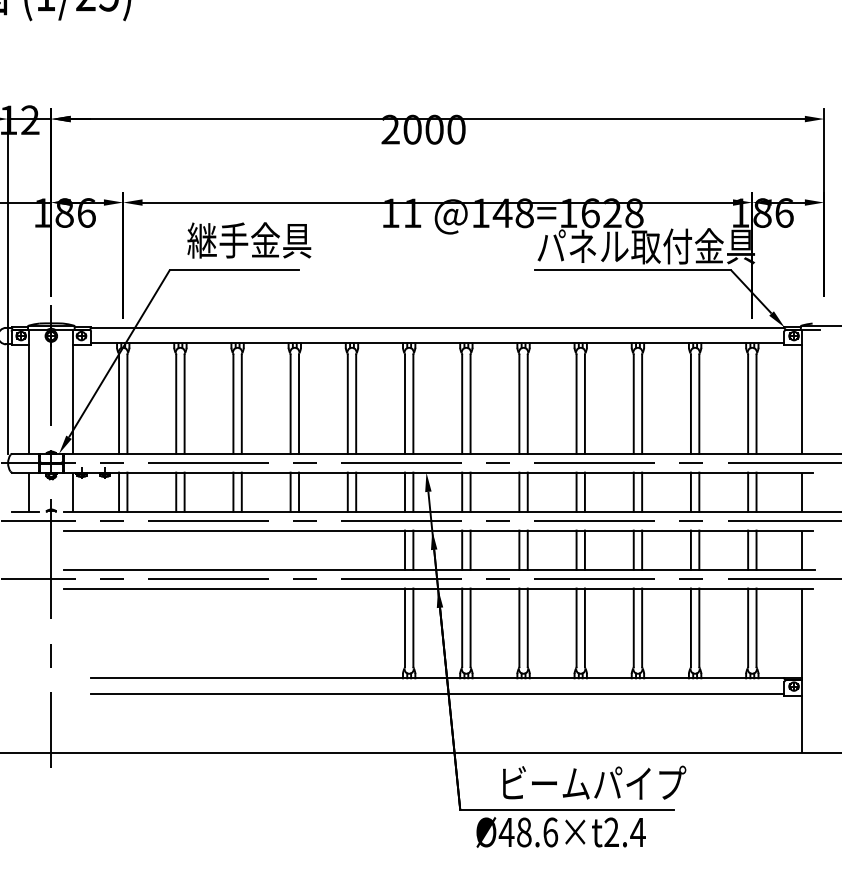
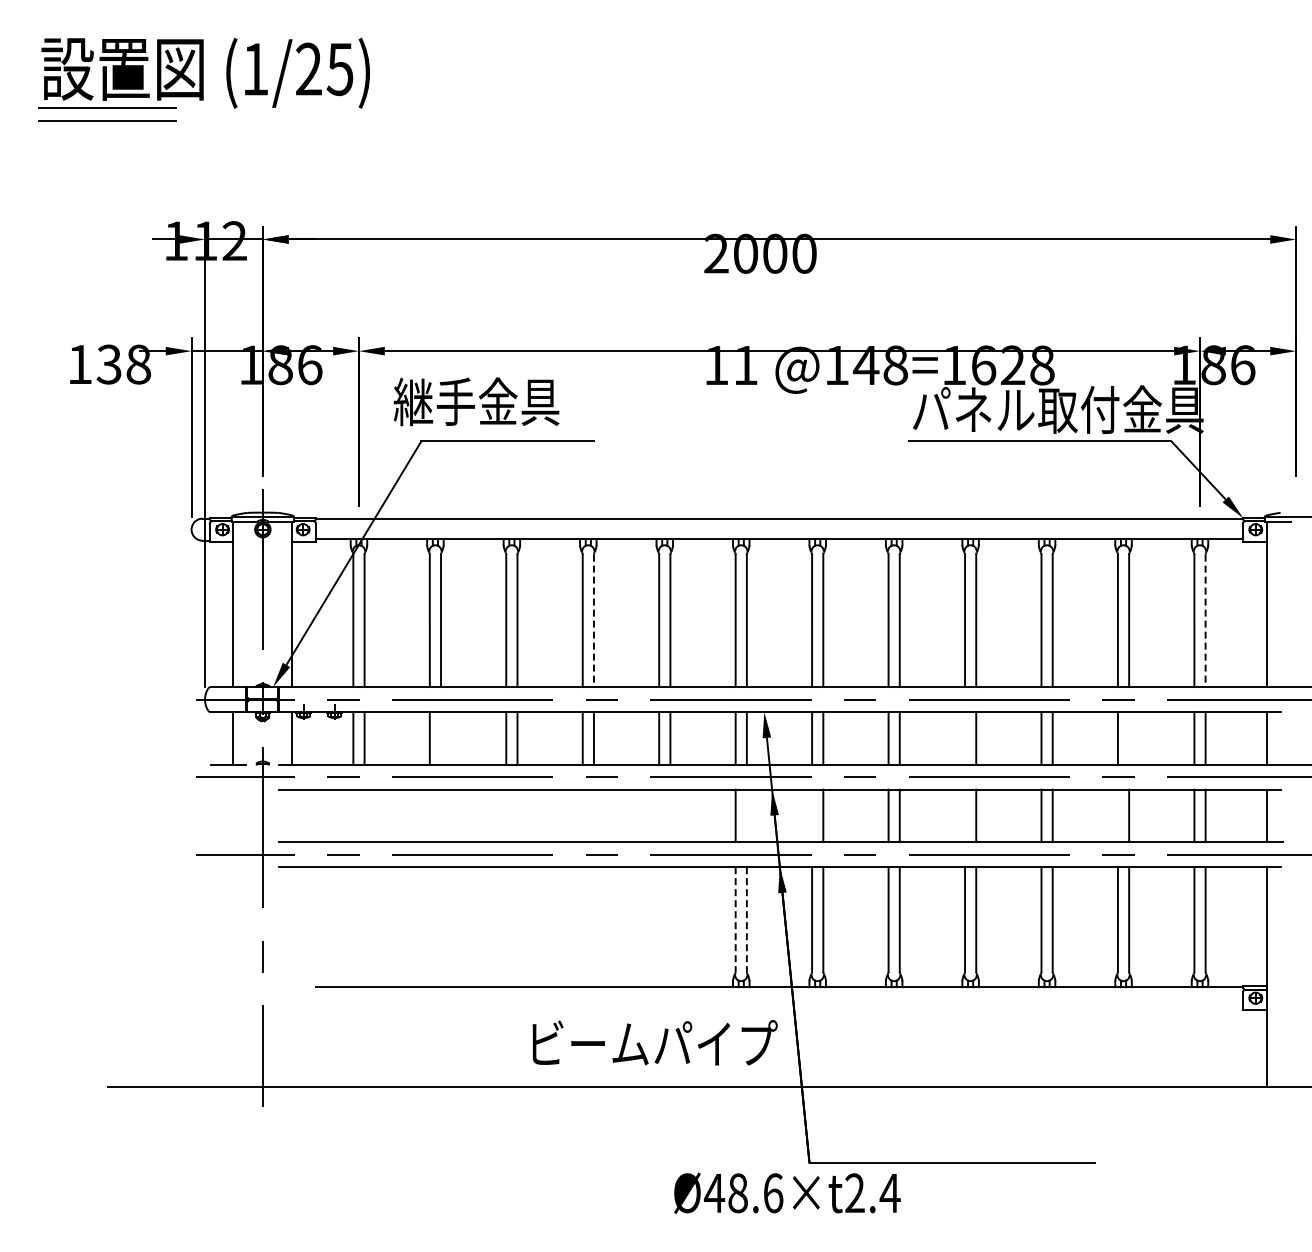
text: (249, 240) -> (476, 401), moved
line: (298, 404) -> (593, 621), solid -> dashed
line: (756, 404) -> (1205, 621), solid -> dashed
line: (184, 492) -> (441, 738), removed
line: (576, 492) -> (965, 738), removed
line: (699, 492) -> (1129, 738), removed
line: (413, 549) -> (746, 815), removed
line: (462, 549) -> (812, 815), removed
line: (576, 549) -> (965, 815), removed
line: (690, 549) -> (1117, 815), removed
line: (404, 628) -> (735, 920), solid -> dashed
line: (413, 628) -> (746, 920), solid -> dashed
line: (437, 693) -> (779, 1007), removed
text: (594, 782) -> (654, 1042), moved
text: (561, 831) -> (787, 1192), moved

